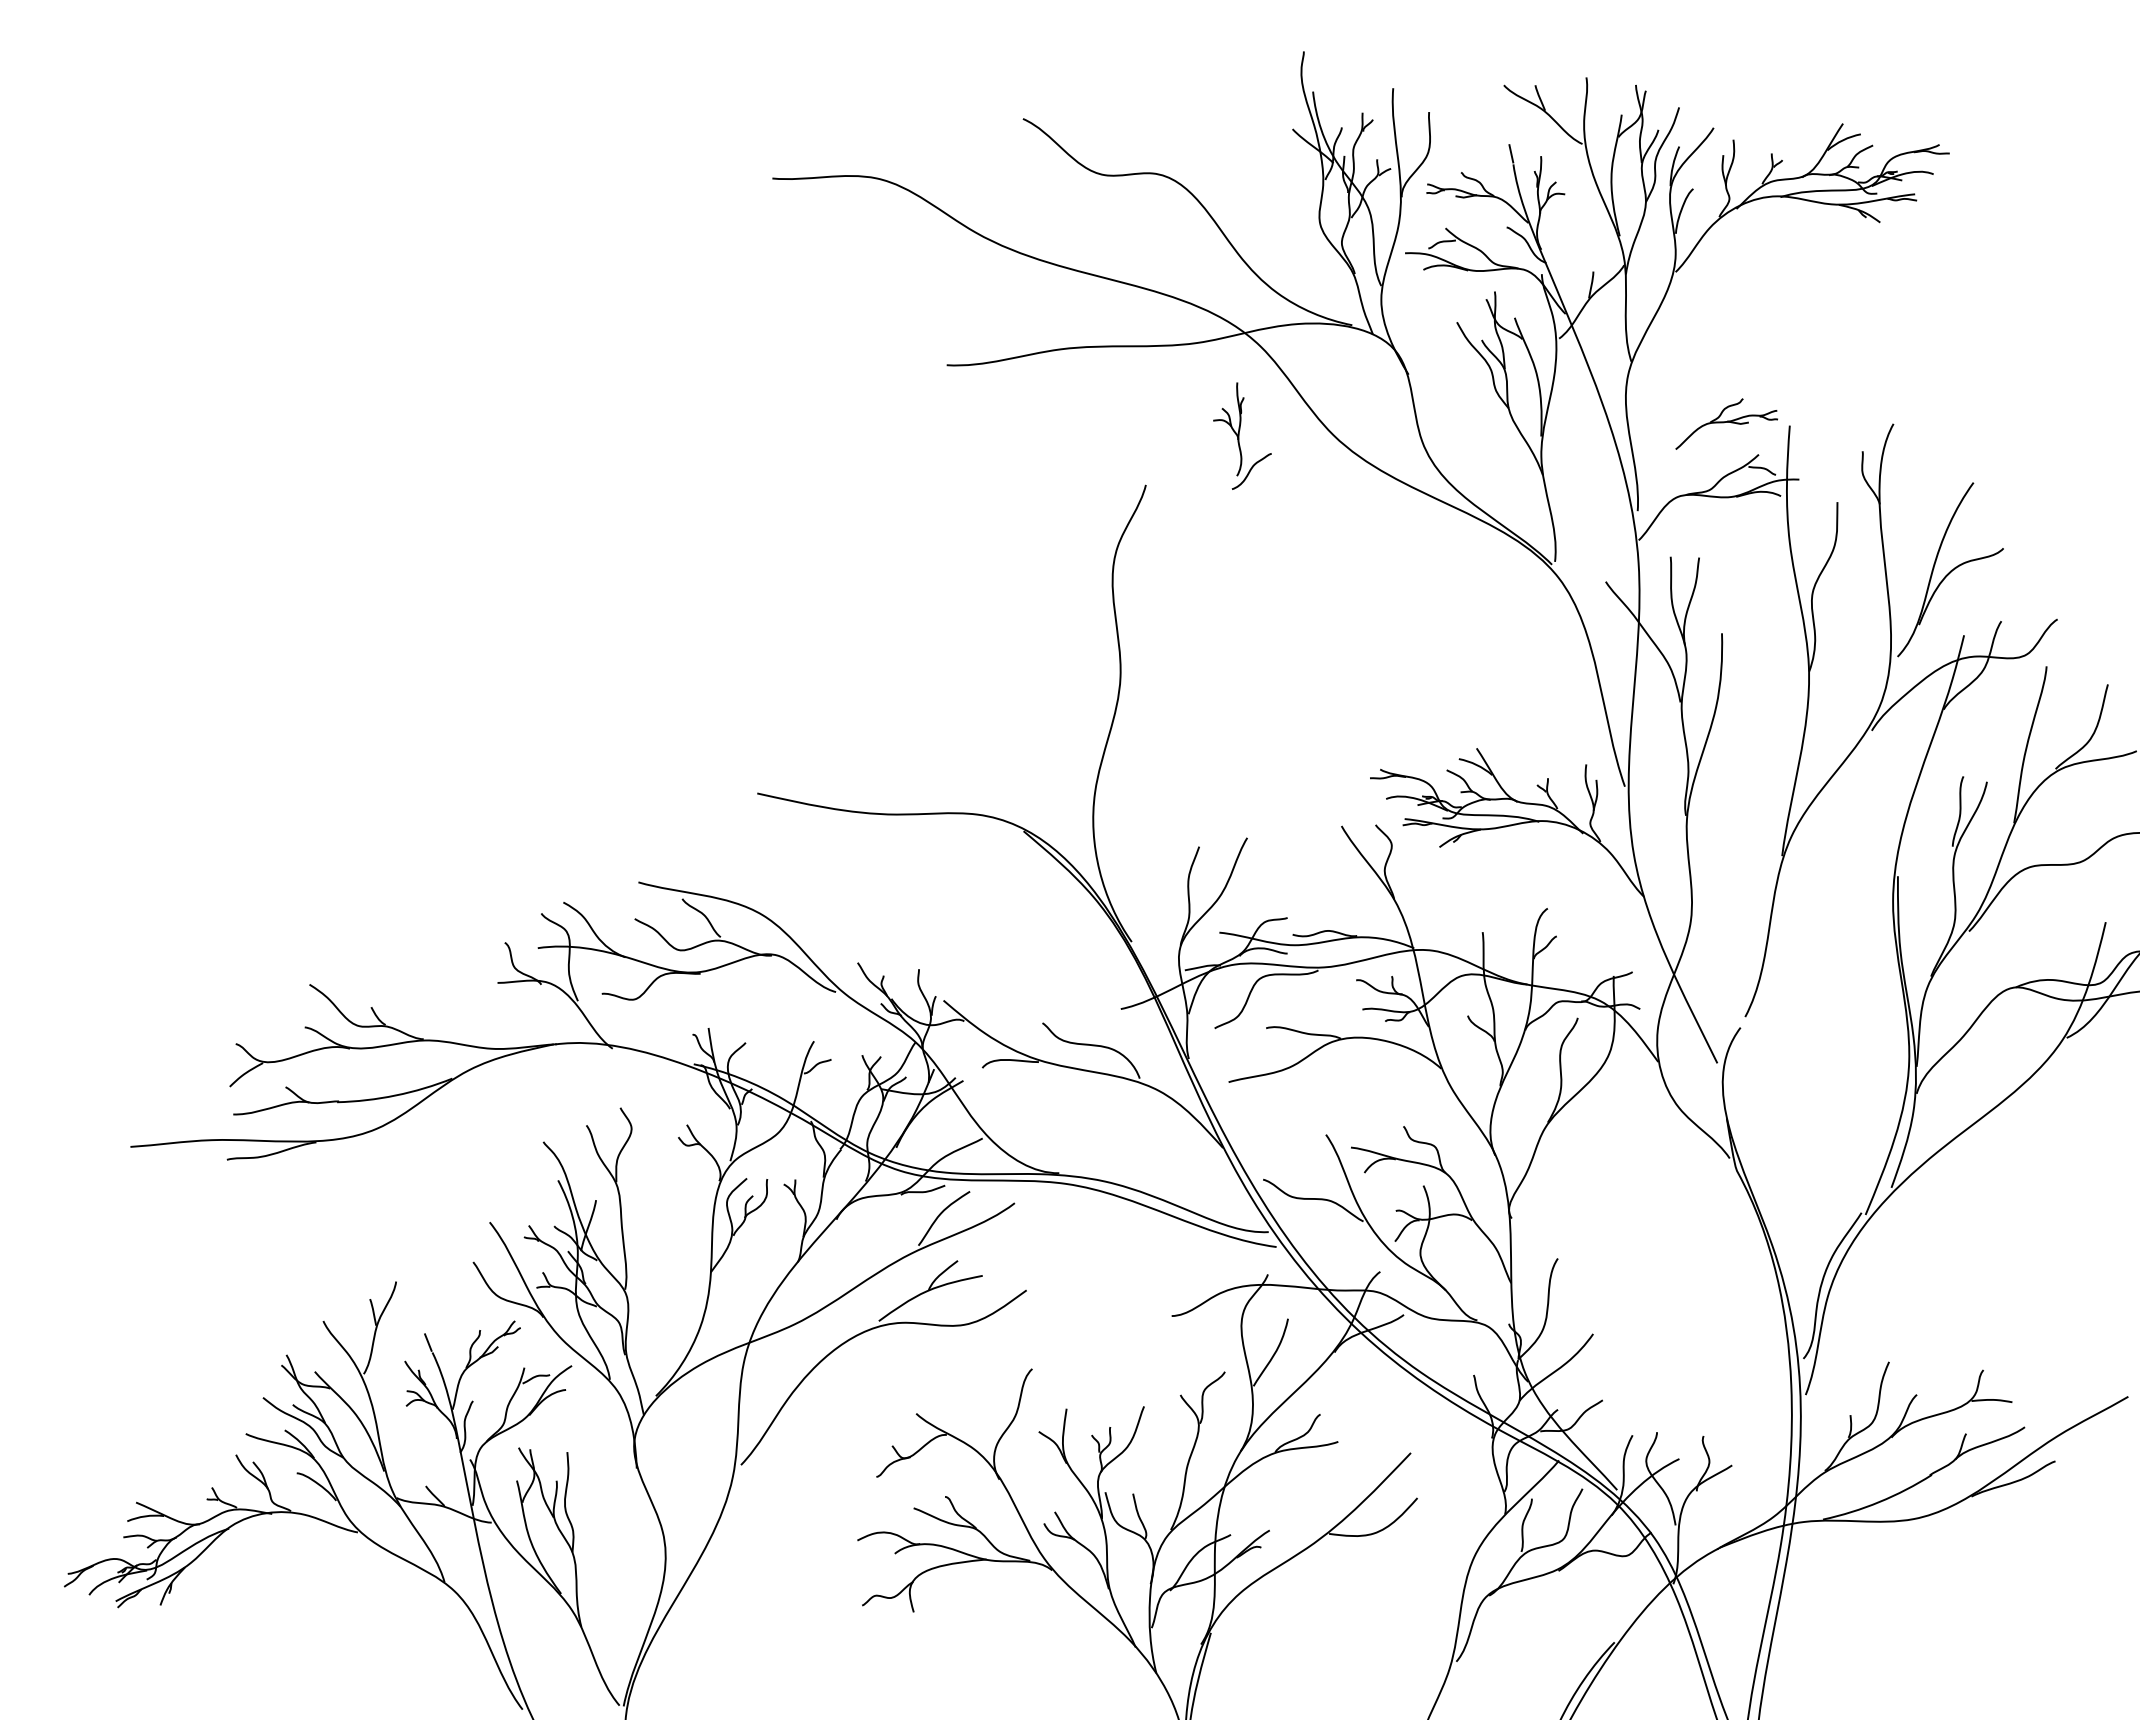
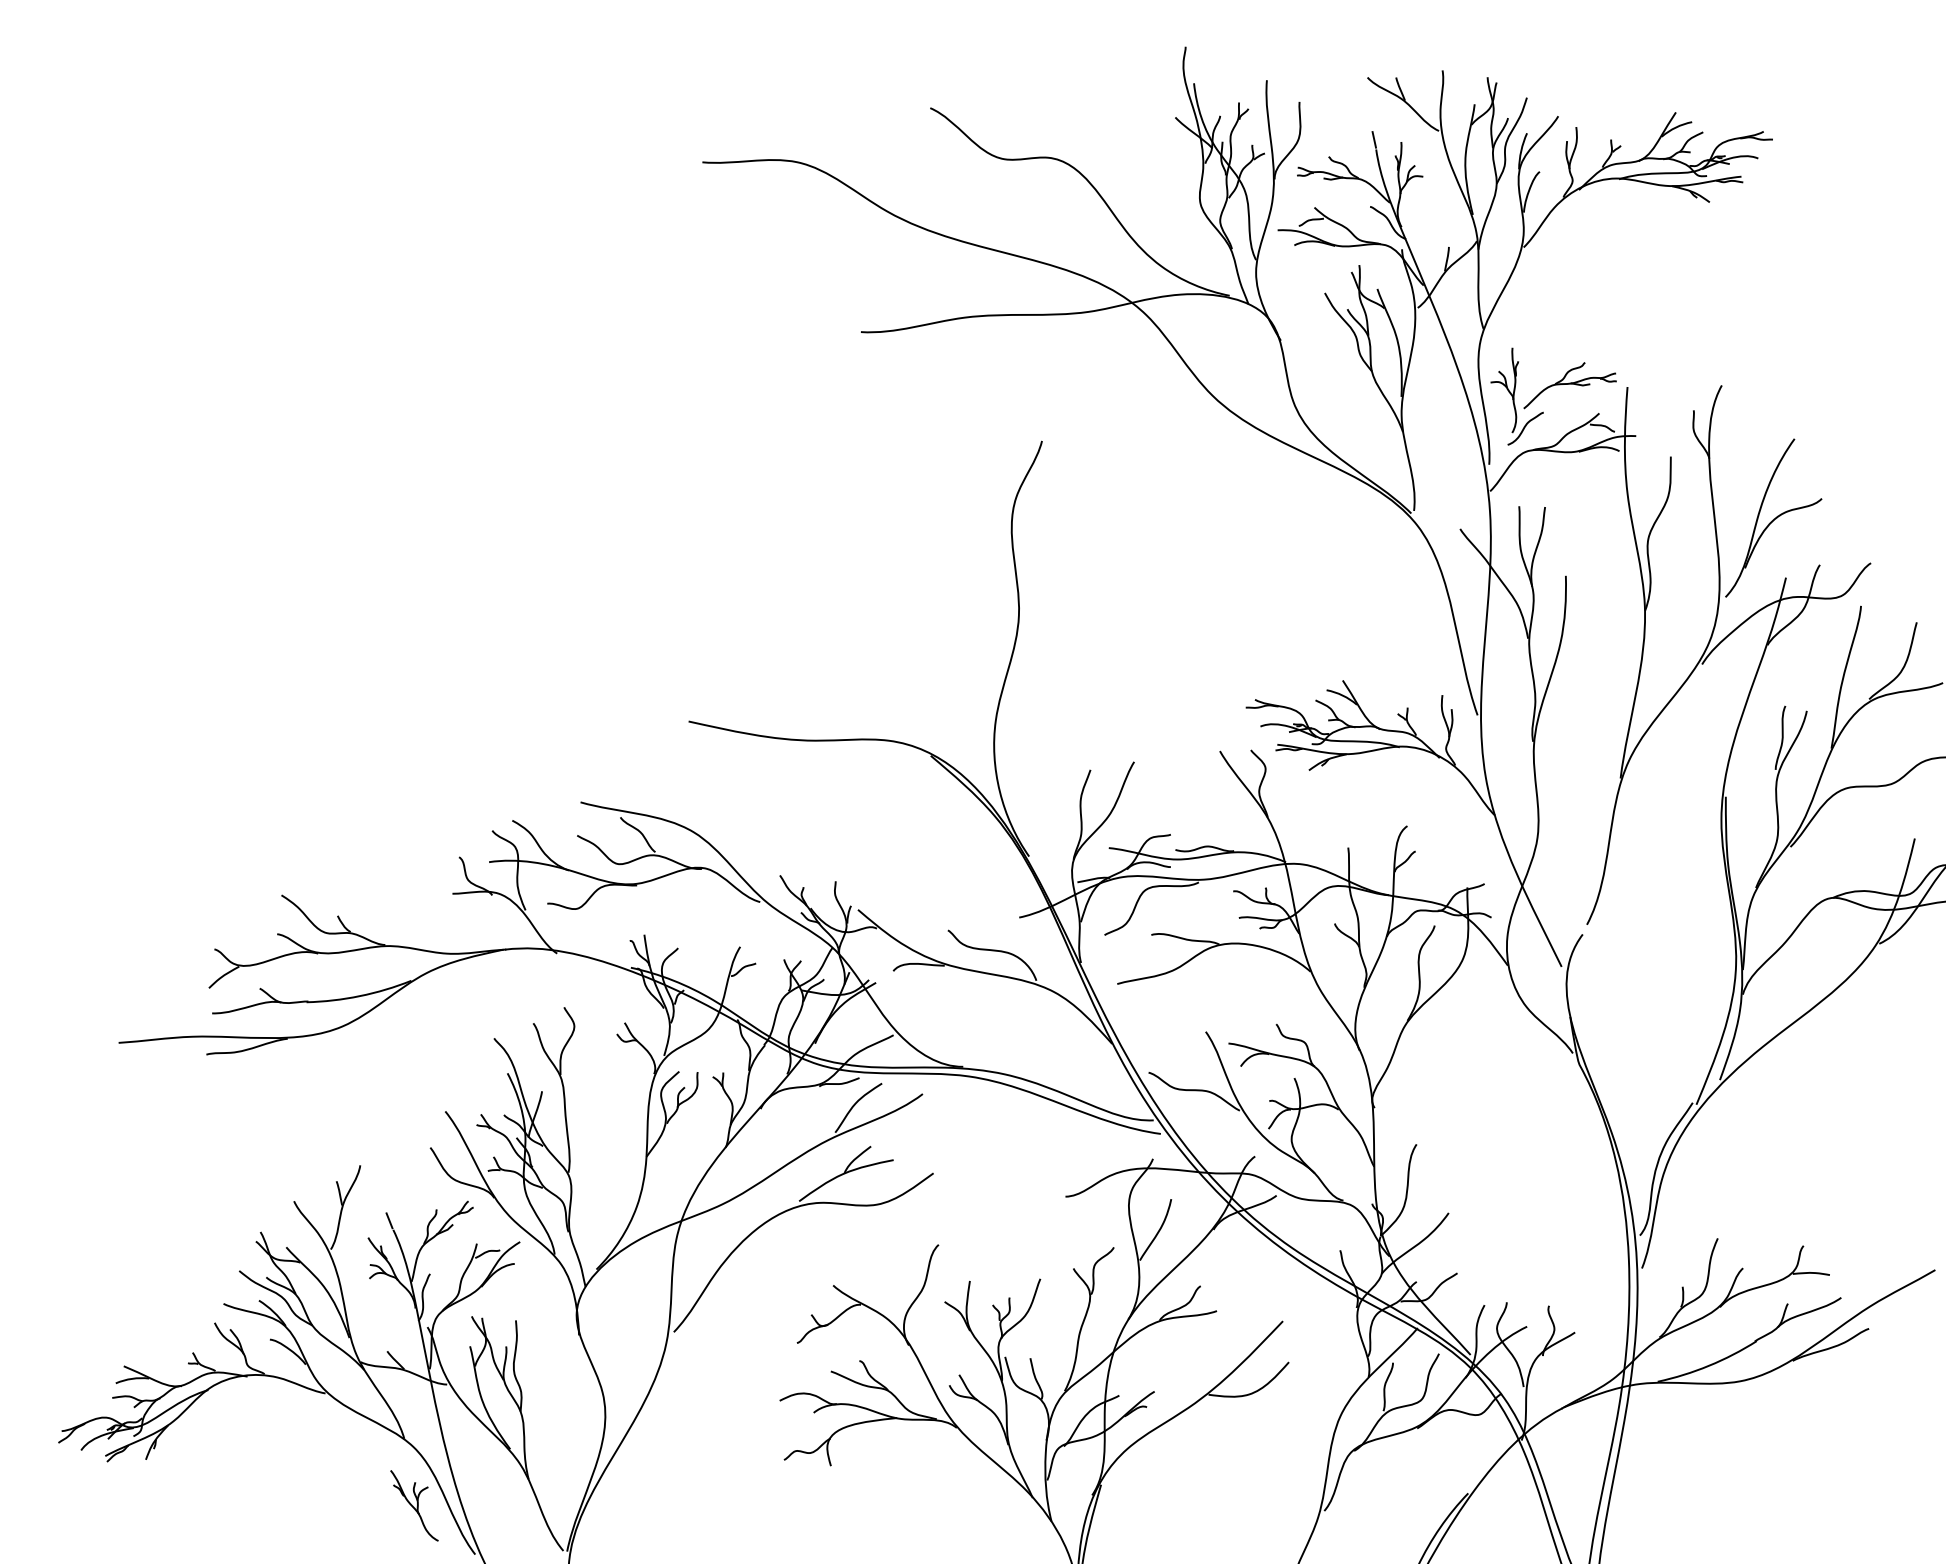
part: (1242, 435) -> (1517, 396), moved
part: (455, 1655) -> (414, 1505), added

